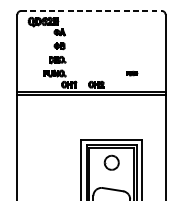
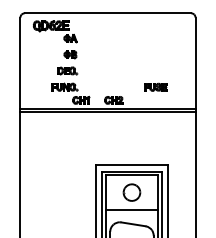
line: (91, 11) -> (108, 13), dashed -> solid
part: (131, 72) -> (155, 86), size x1.67
line: (111, 177) -> (131, 210), added

